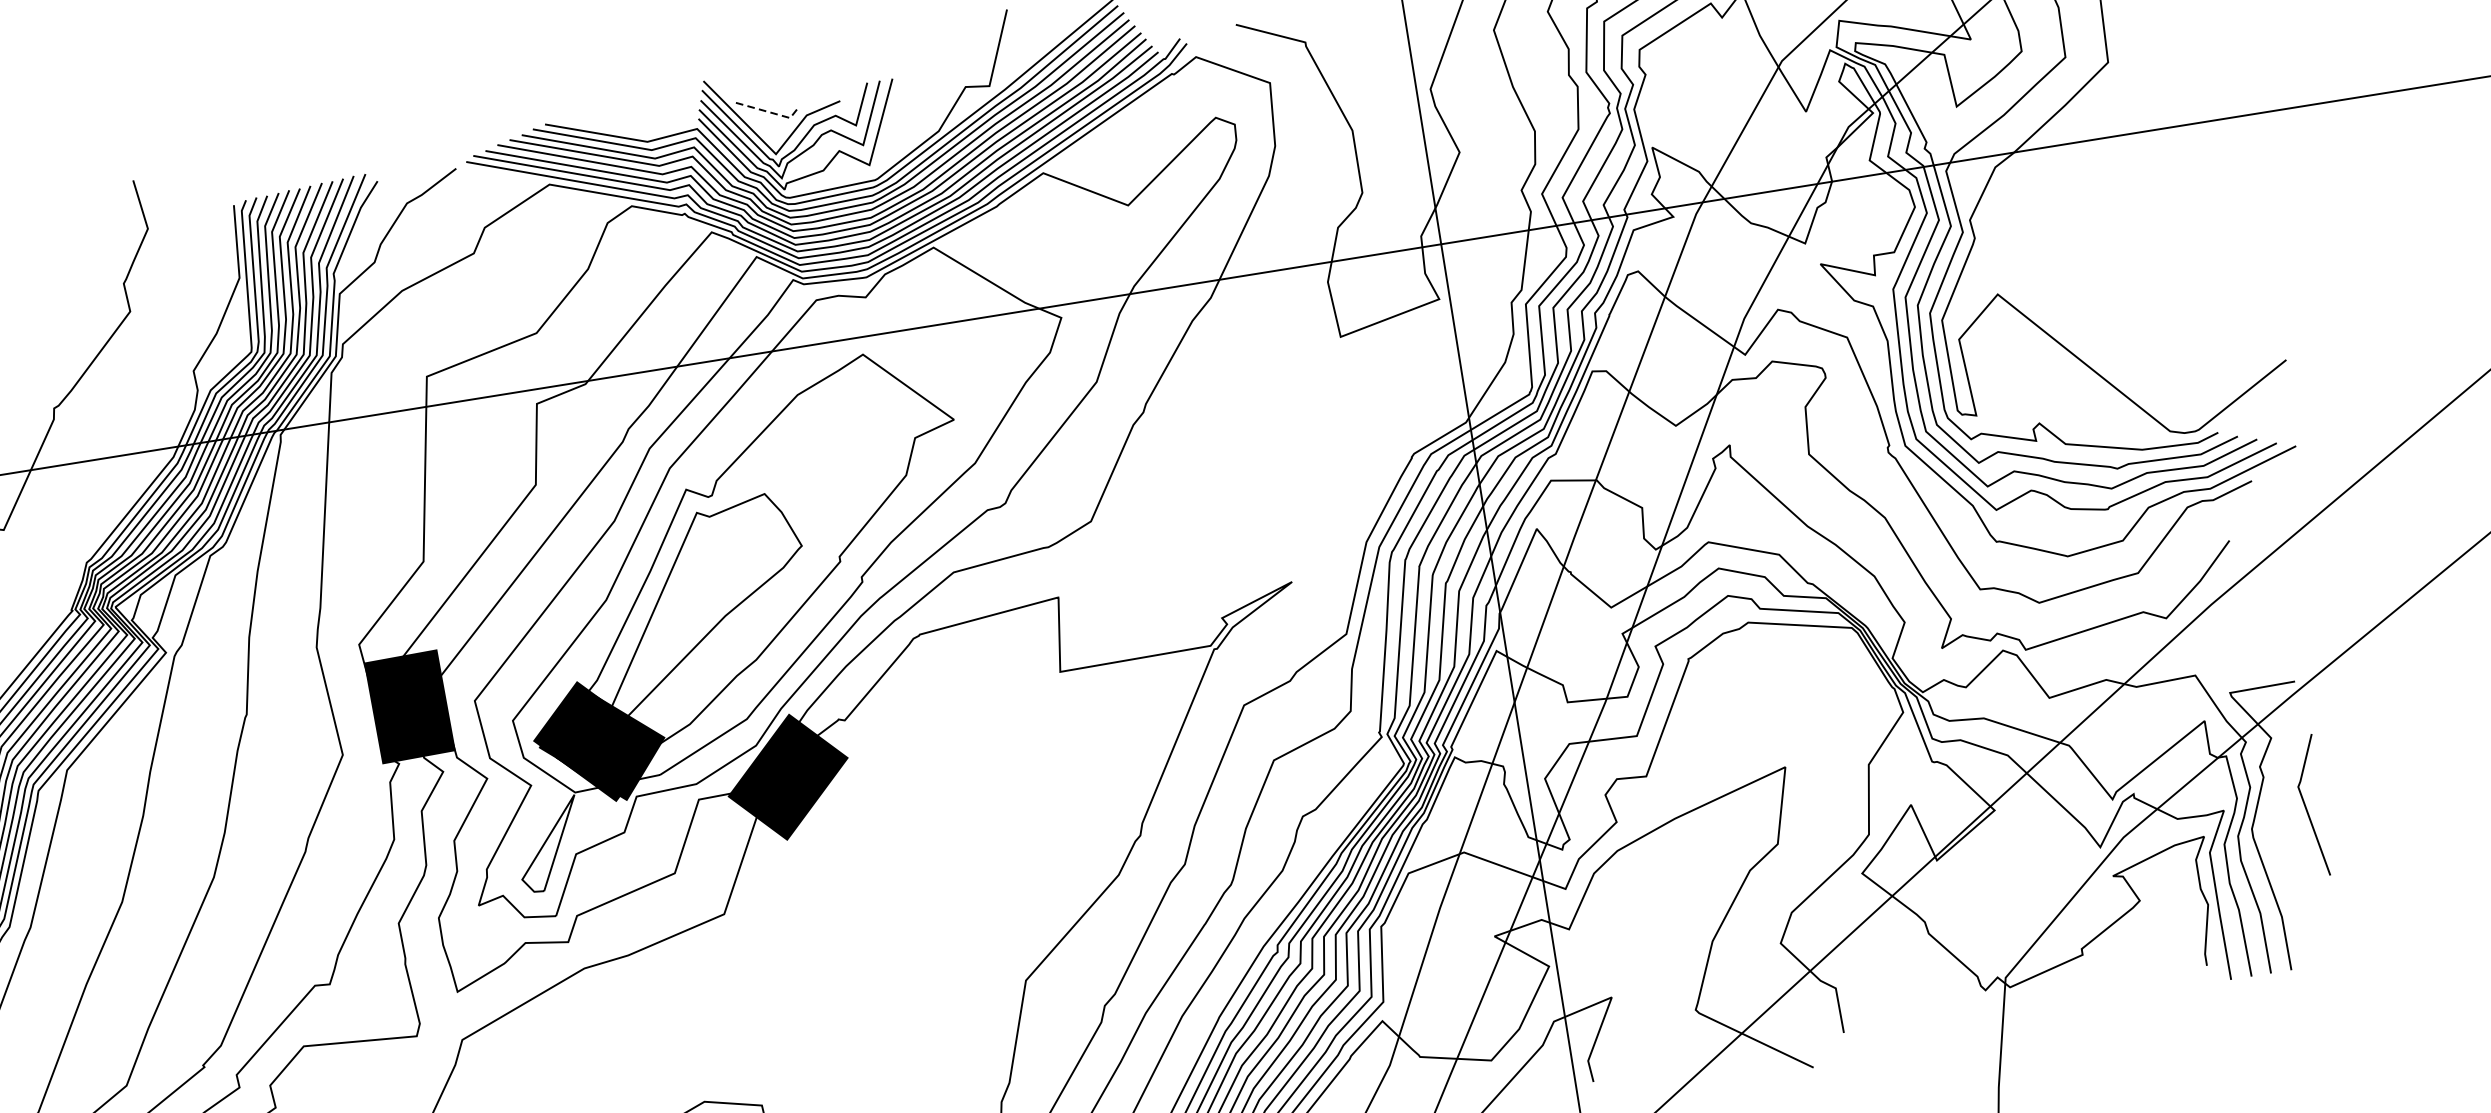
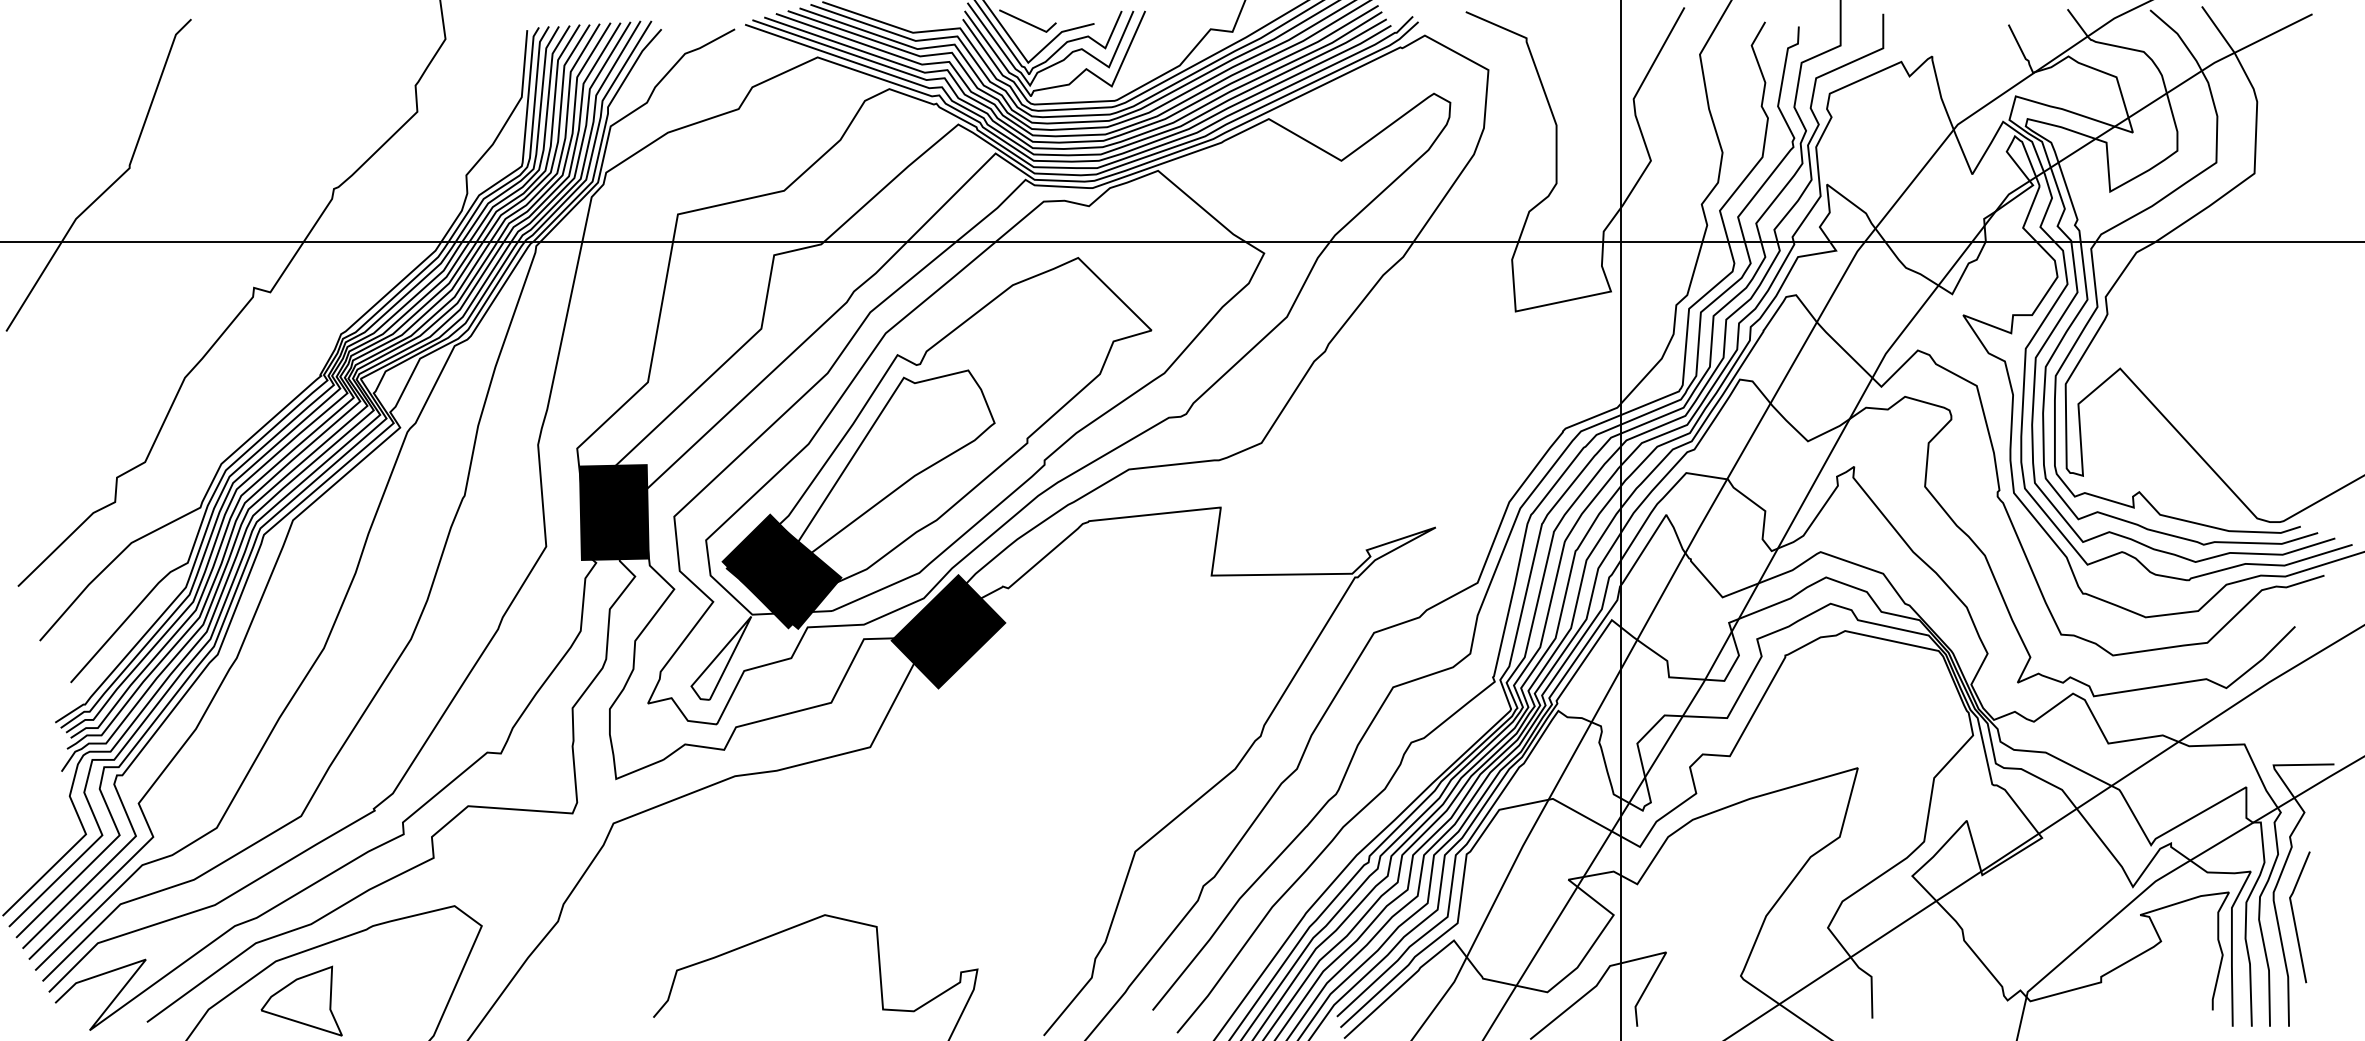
line: (771, 112) -> (1030, 24), dashed -> solid
line: (2306, 807) -> (2294, 917), moved

